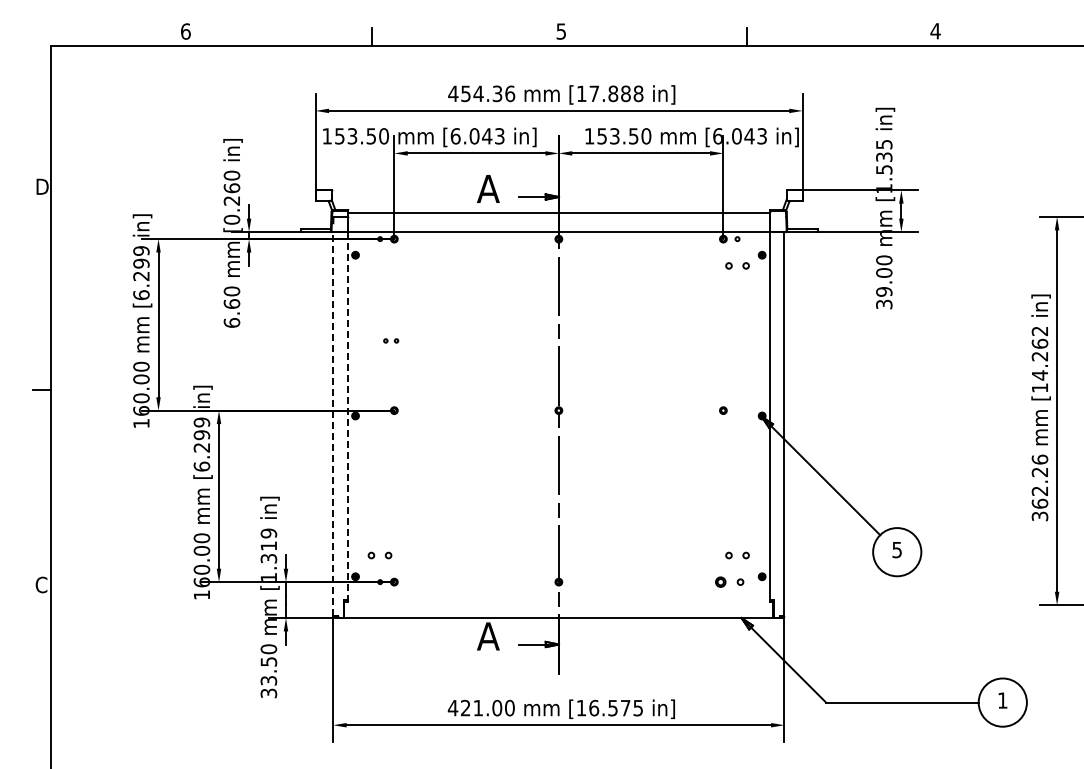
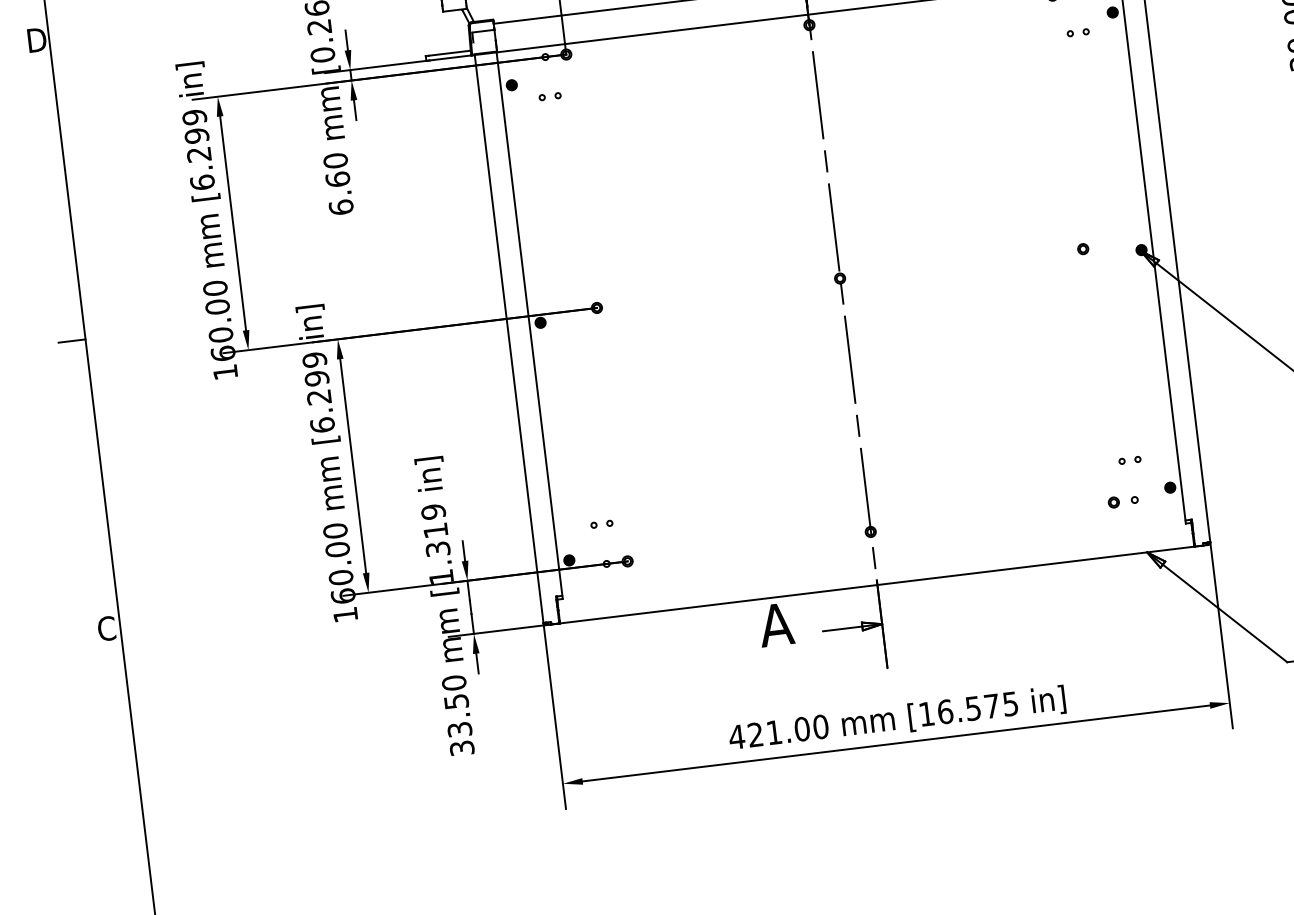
part: (737, 265) -> (1078, 32), size x0.62
part: (391, 340) -> (550, 95), moved
line: (348, 417) -> (530, 326), dashed -> solid
line: (333, 423) -> (509, 337), dashed -> solid
part: (380, 554) -> (602, 523), size x0.62
part: (737, 554) -> (1129, 459), size x0.62
part: (729, 581) -> (1122, 500), size x0.71

